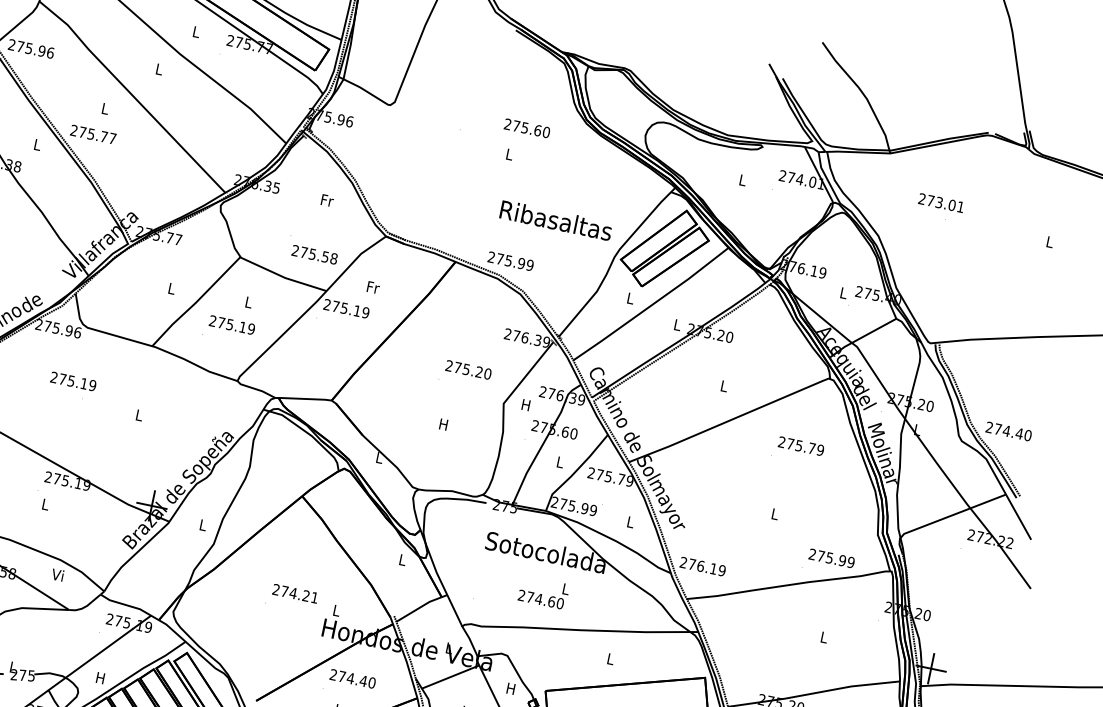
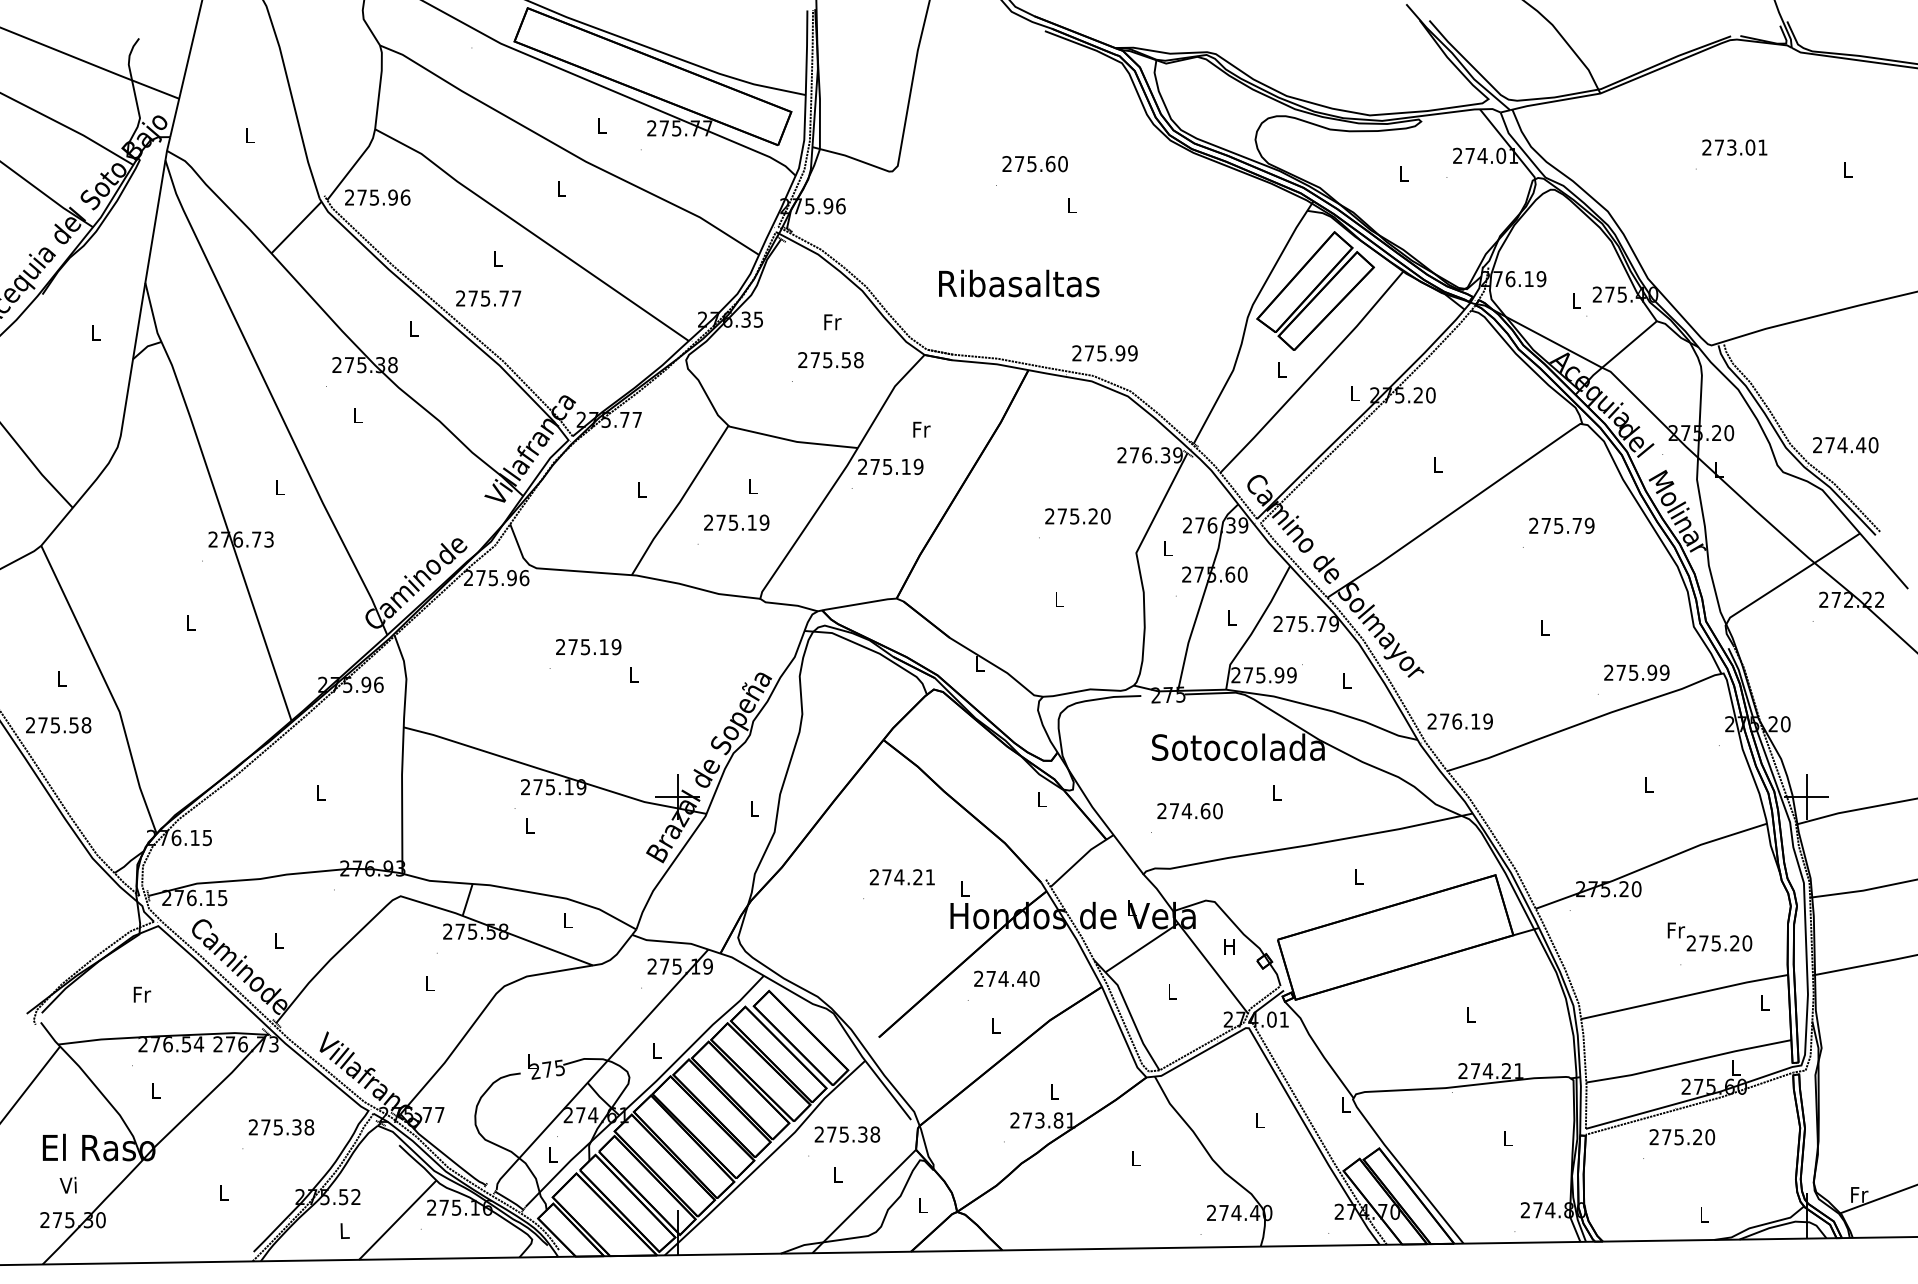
text: (526, 128) -> (1034, 164), moved
text: (941, 202) -> (1734, 147), moved
text: (556, 220) -> (1019, 283), moved
text: (314, 255) -> (830, 360), moved
text: (73, 381) -> (588, 647), moved
text: (525, 405) -> (1167, 548), H -> L
text: (443, 424) -> (1058, 599), H -> L
text: (57, 574) -> (566, 919), Vi -> L
text: (540, 599) -> (1189, 811), moved
text: (100, 677) -> (656, 1050), H -> L

